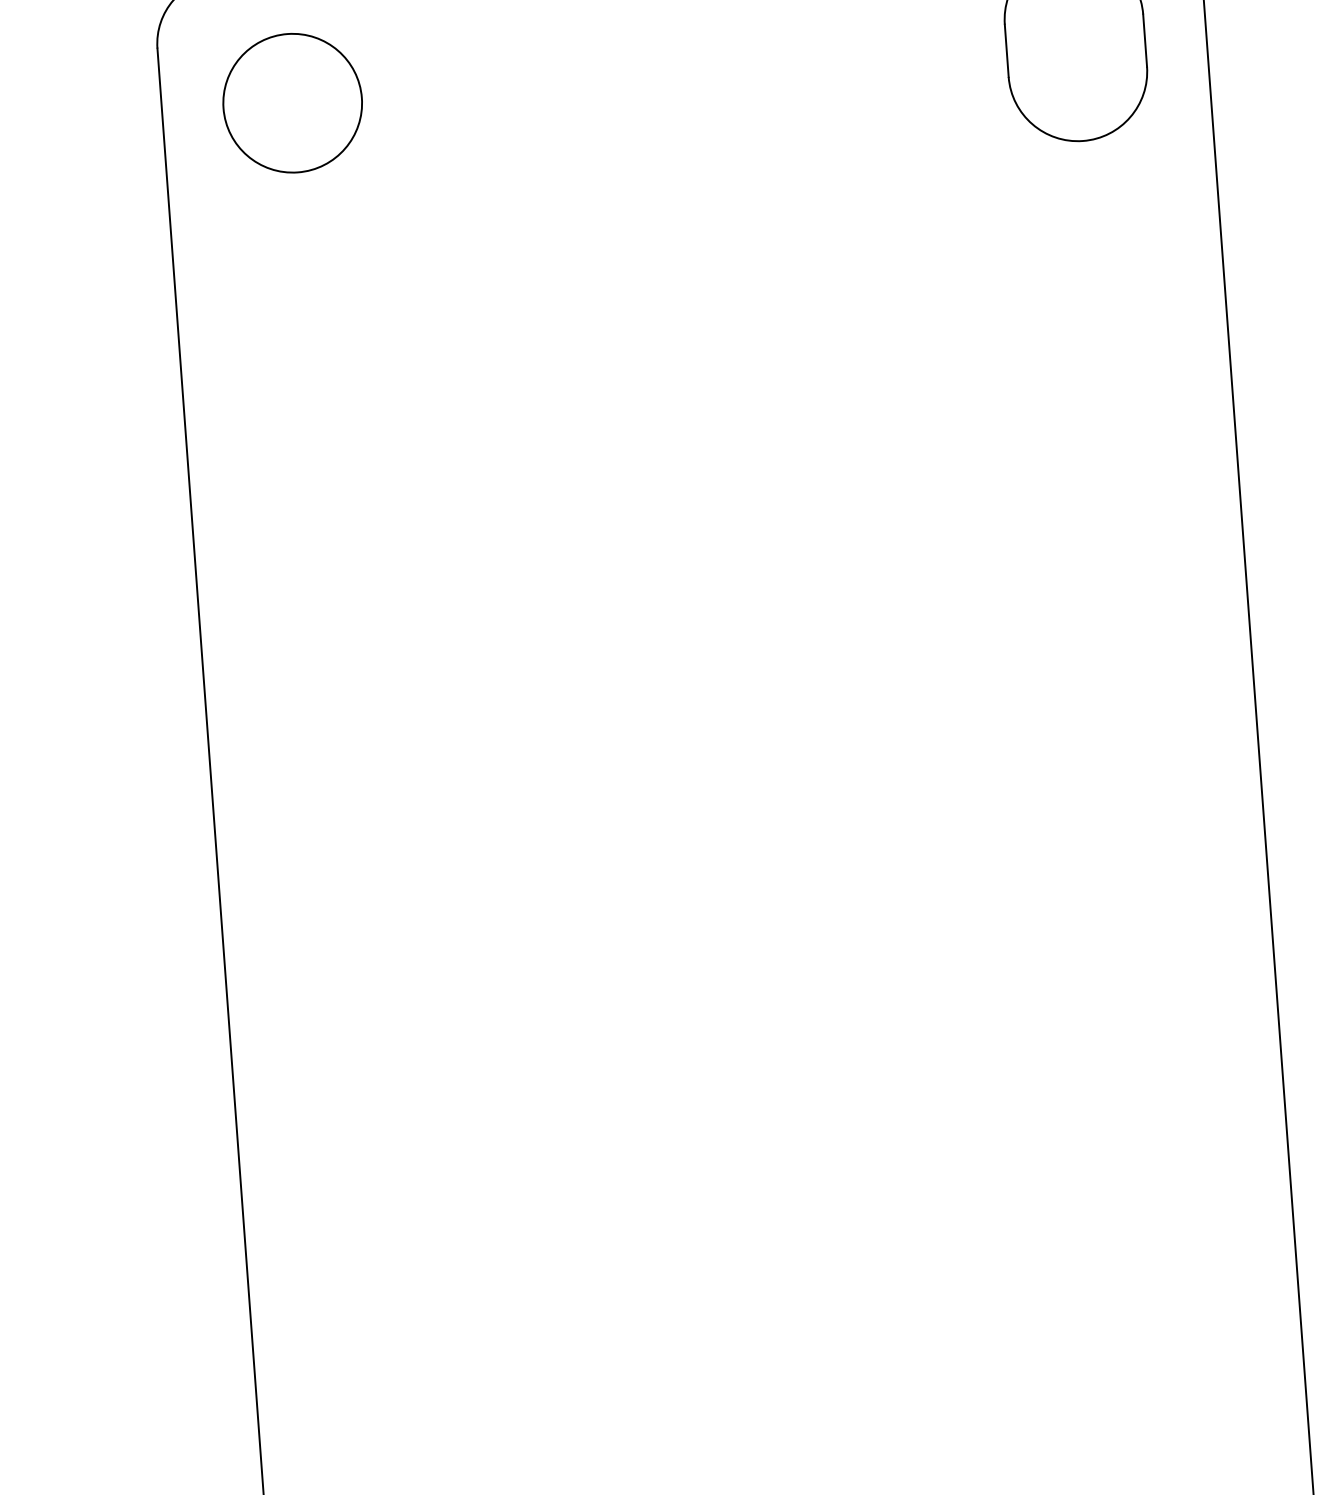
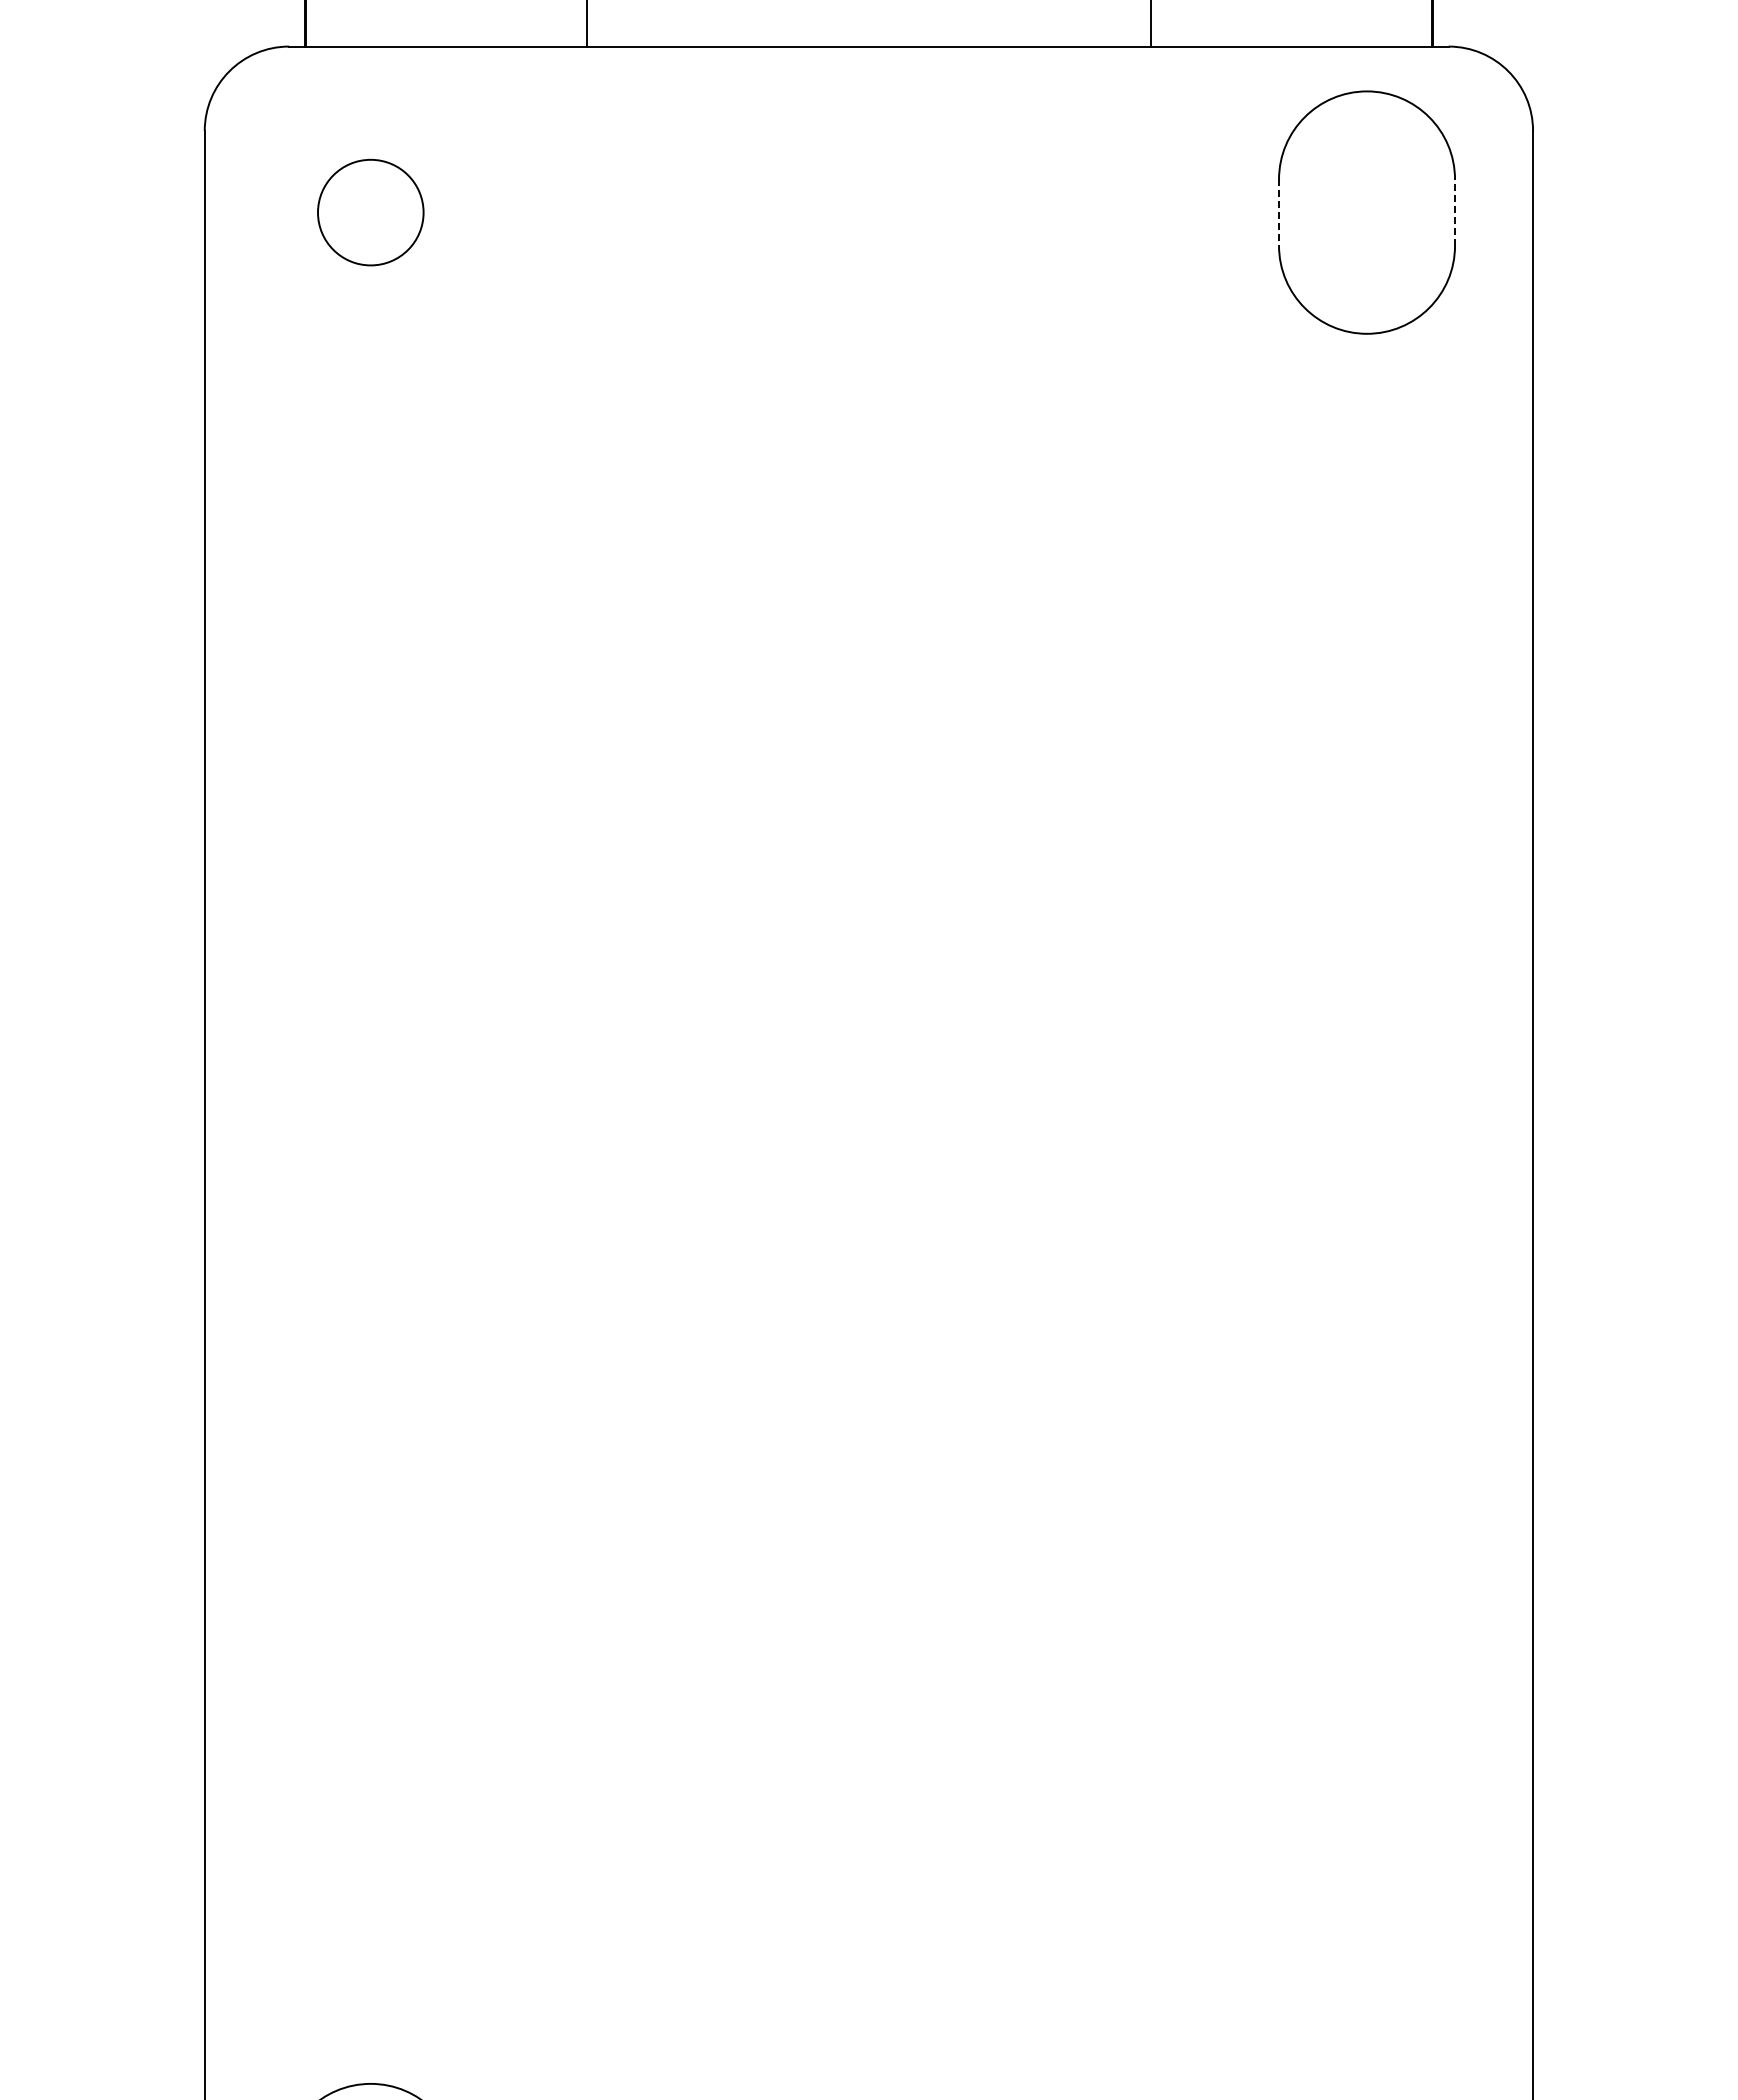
line: (1145, 40) -> (1455, 212), solid -> dashed
line: (1007, 51) -> (1279, 213), solid -> dashed
circle: (292, 103) -> (370, 212), size x0.6

